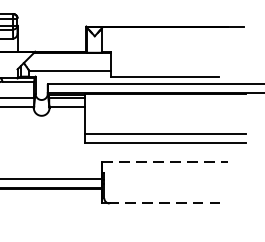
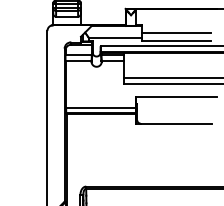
line: (164, 64) -> (176, 33), added
line: (164, 161) -> (176, 96), dashed -> solid
line: (164, 203) -> (176, 123), dashed -> solid

